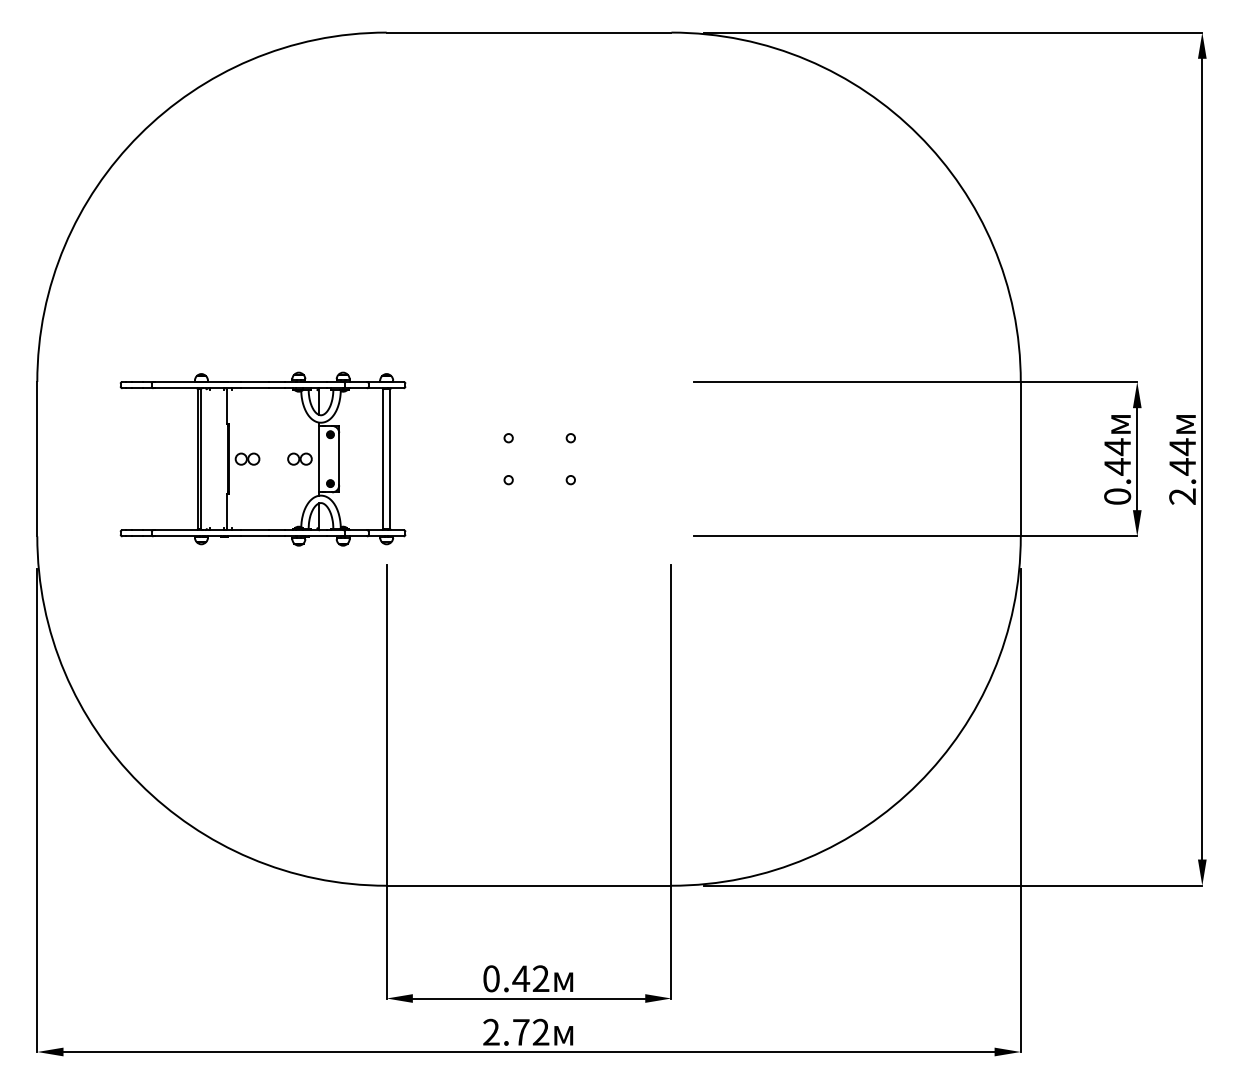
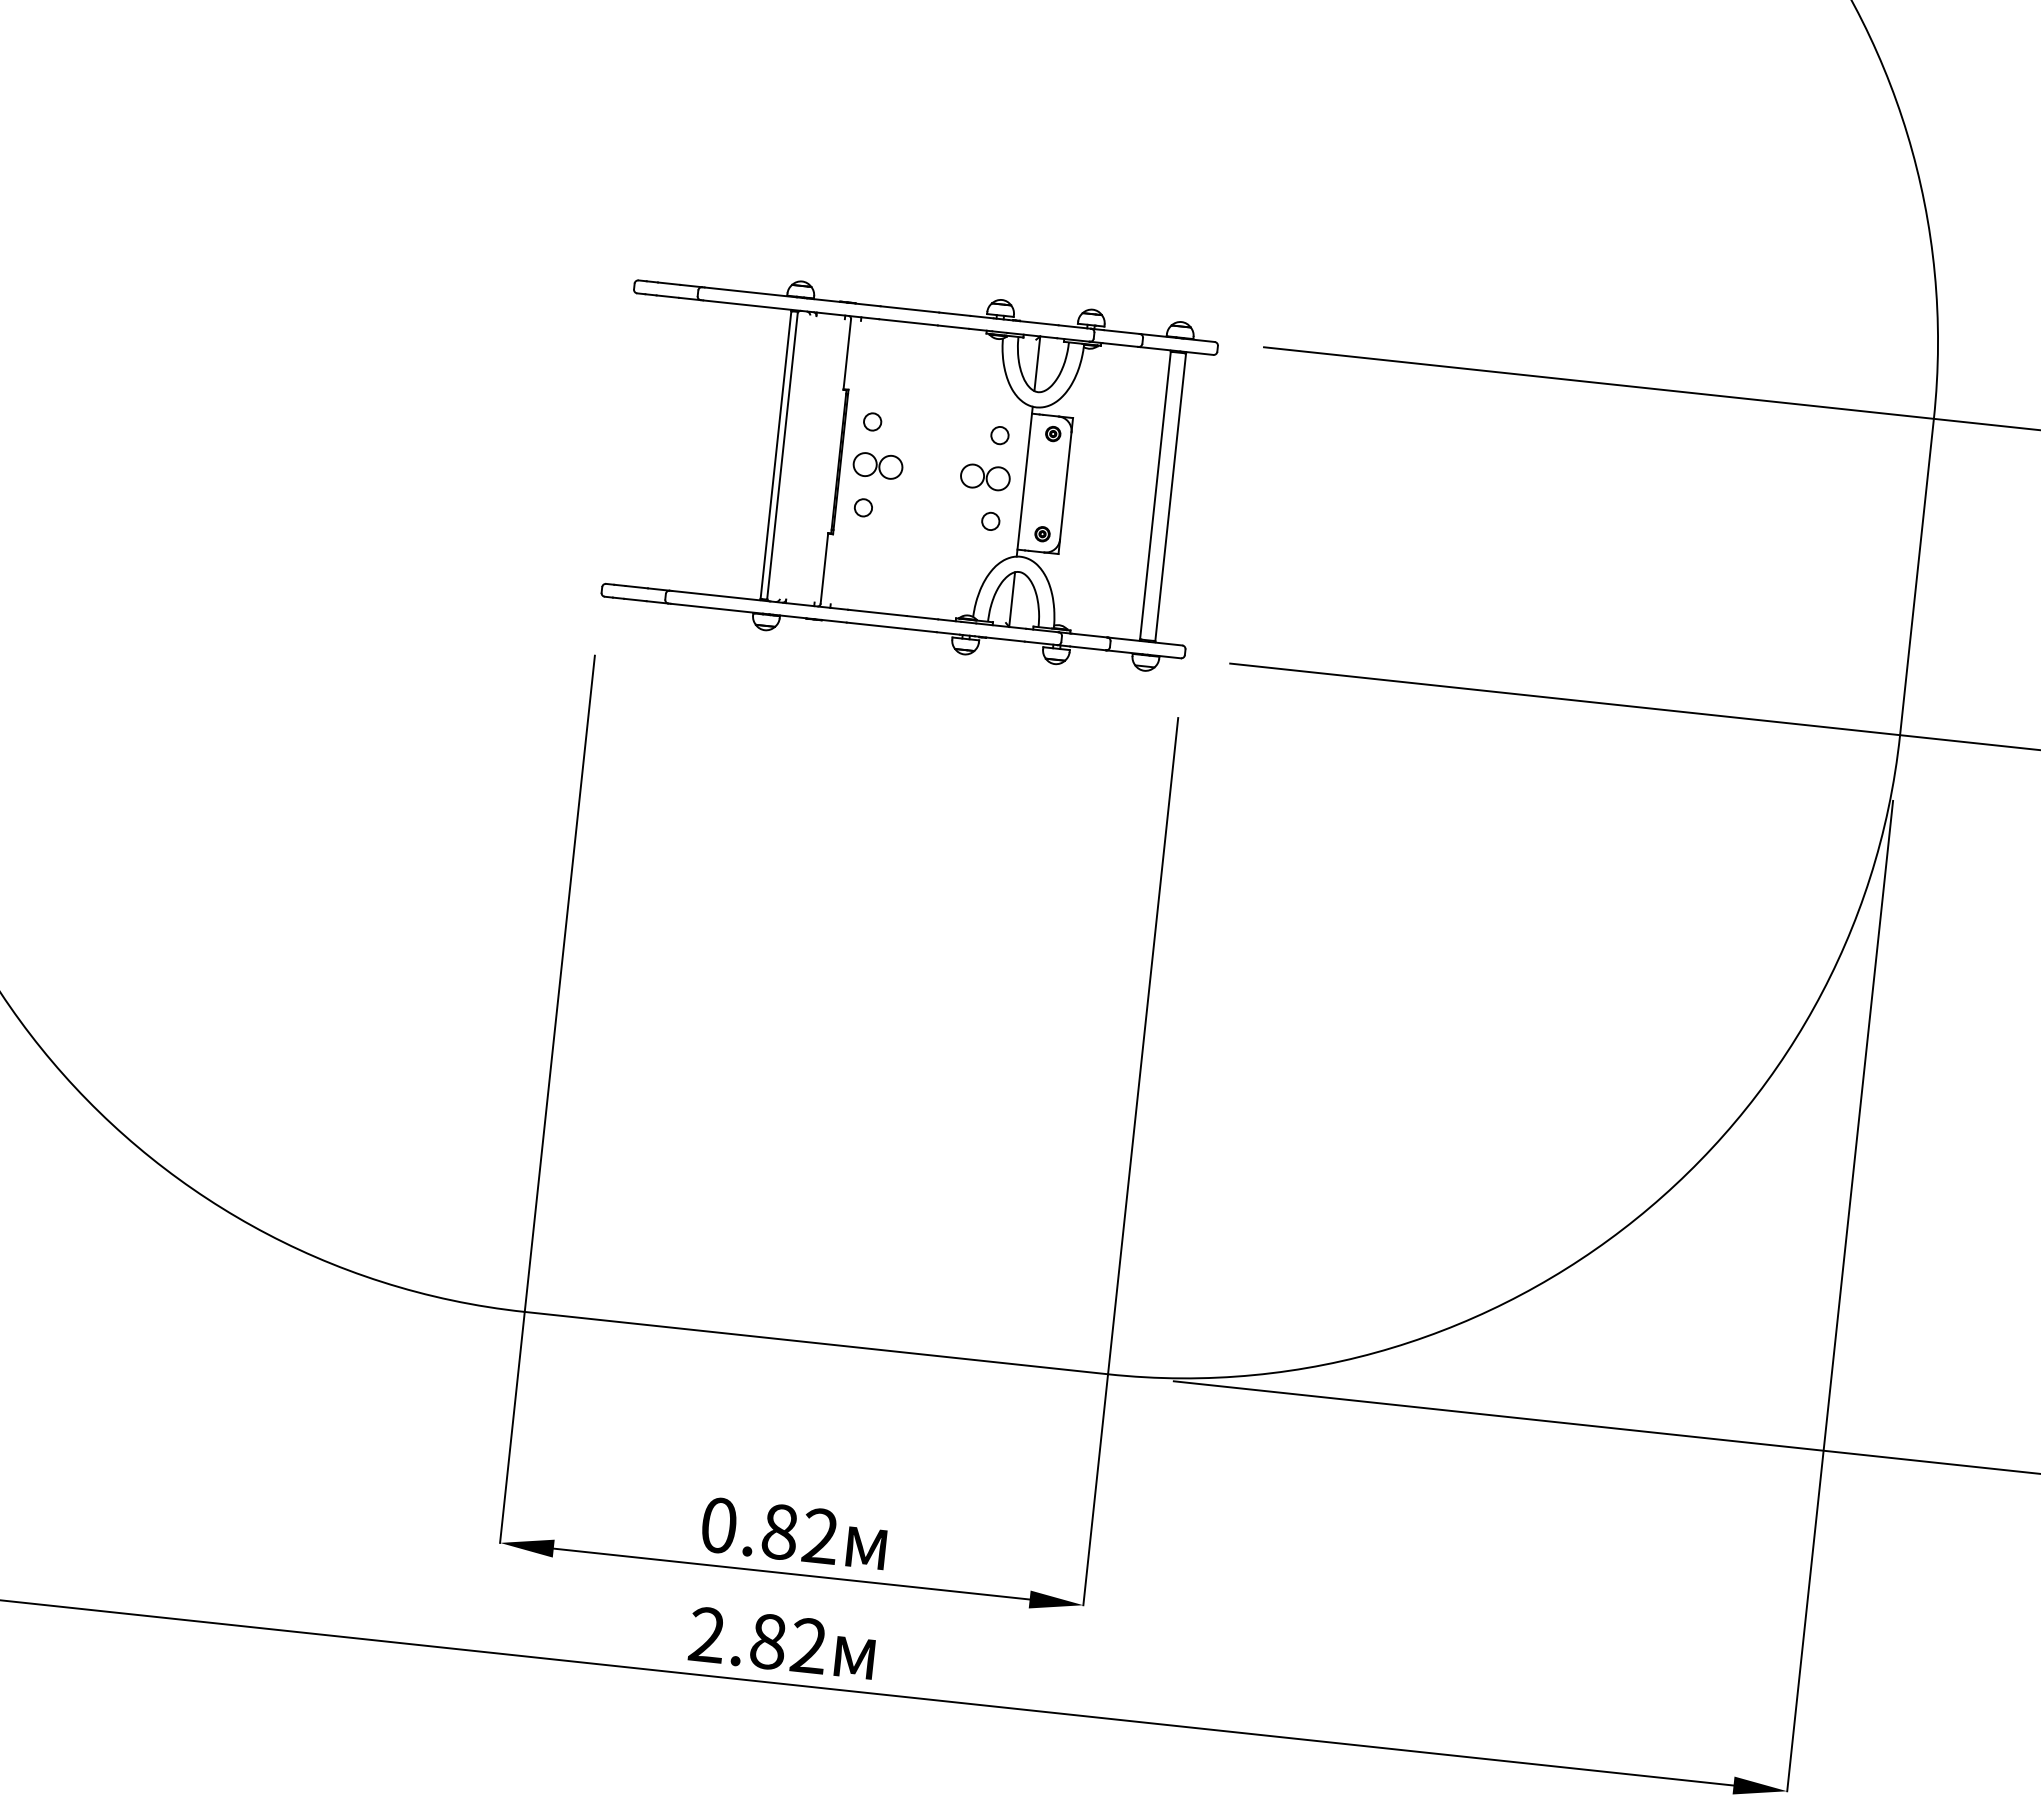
part: (262, 458) -> (908, 467), moved
text: (521, 978) -> (780, 1531), 0.42 -> 0.82
text: (521, 1031) -> (769, 1639), 2.72 -> 2.82

